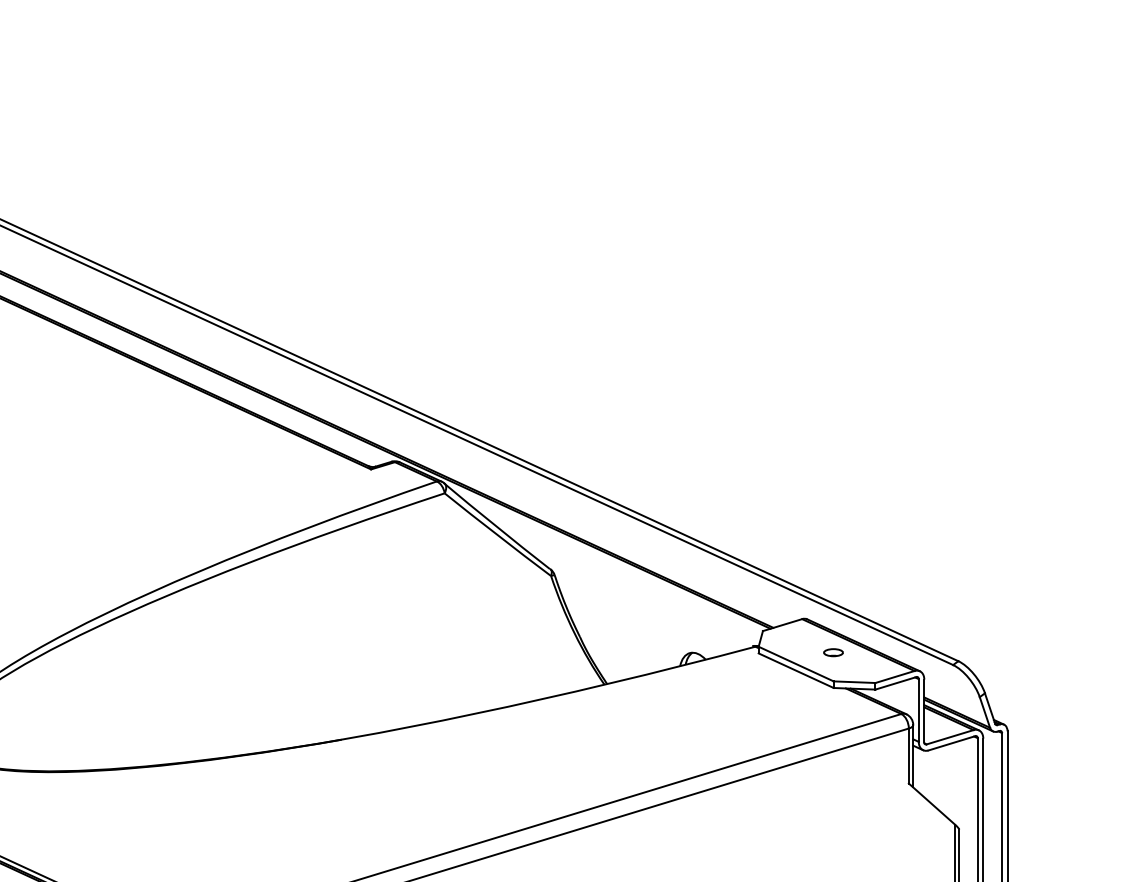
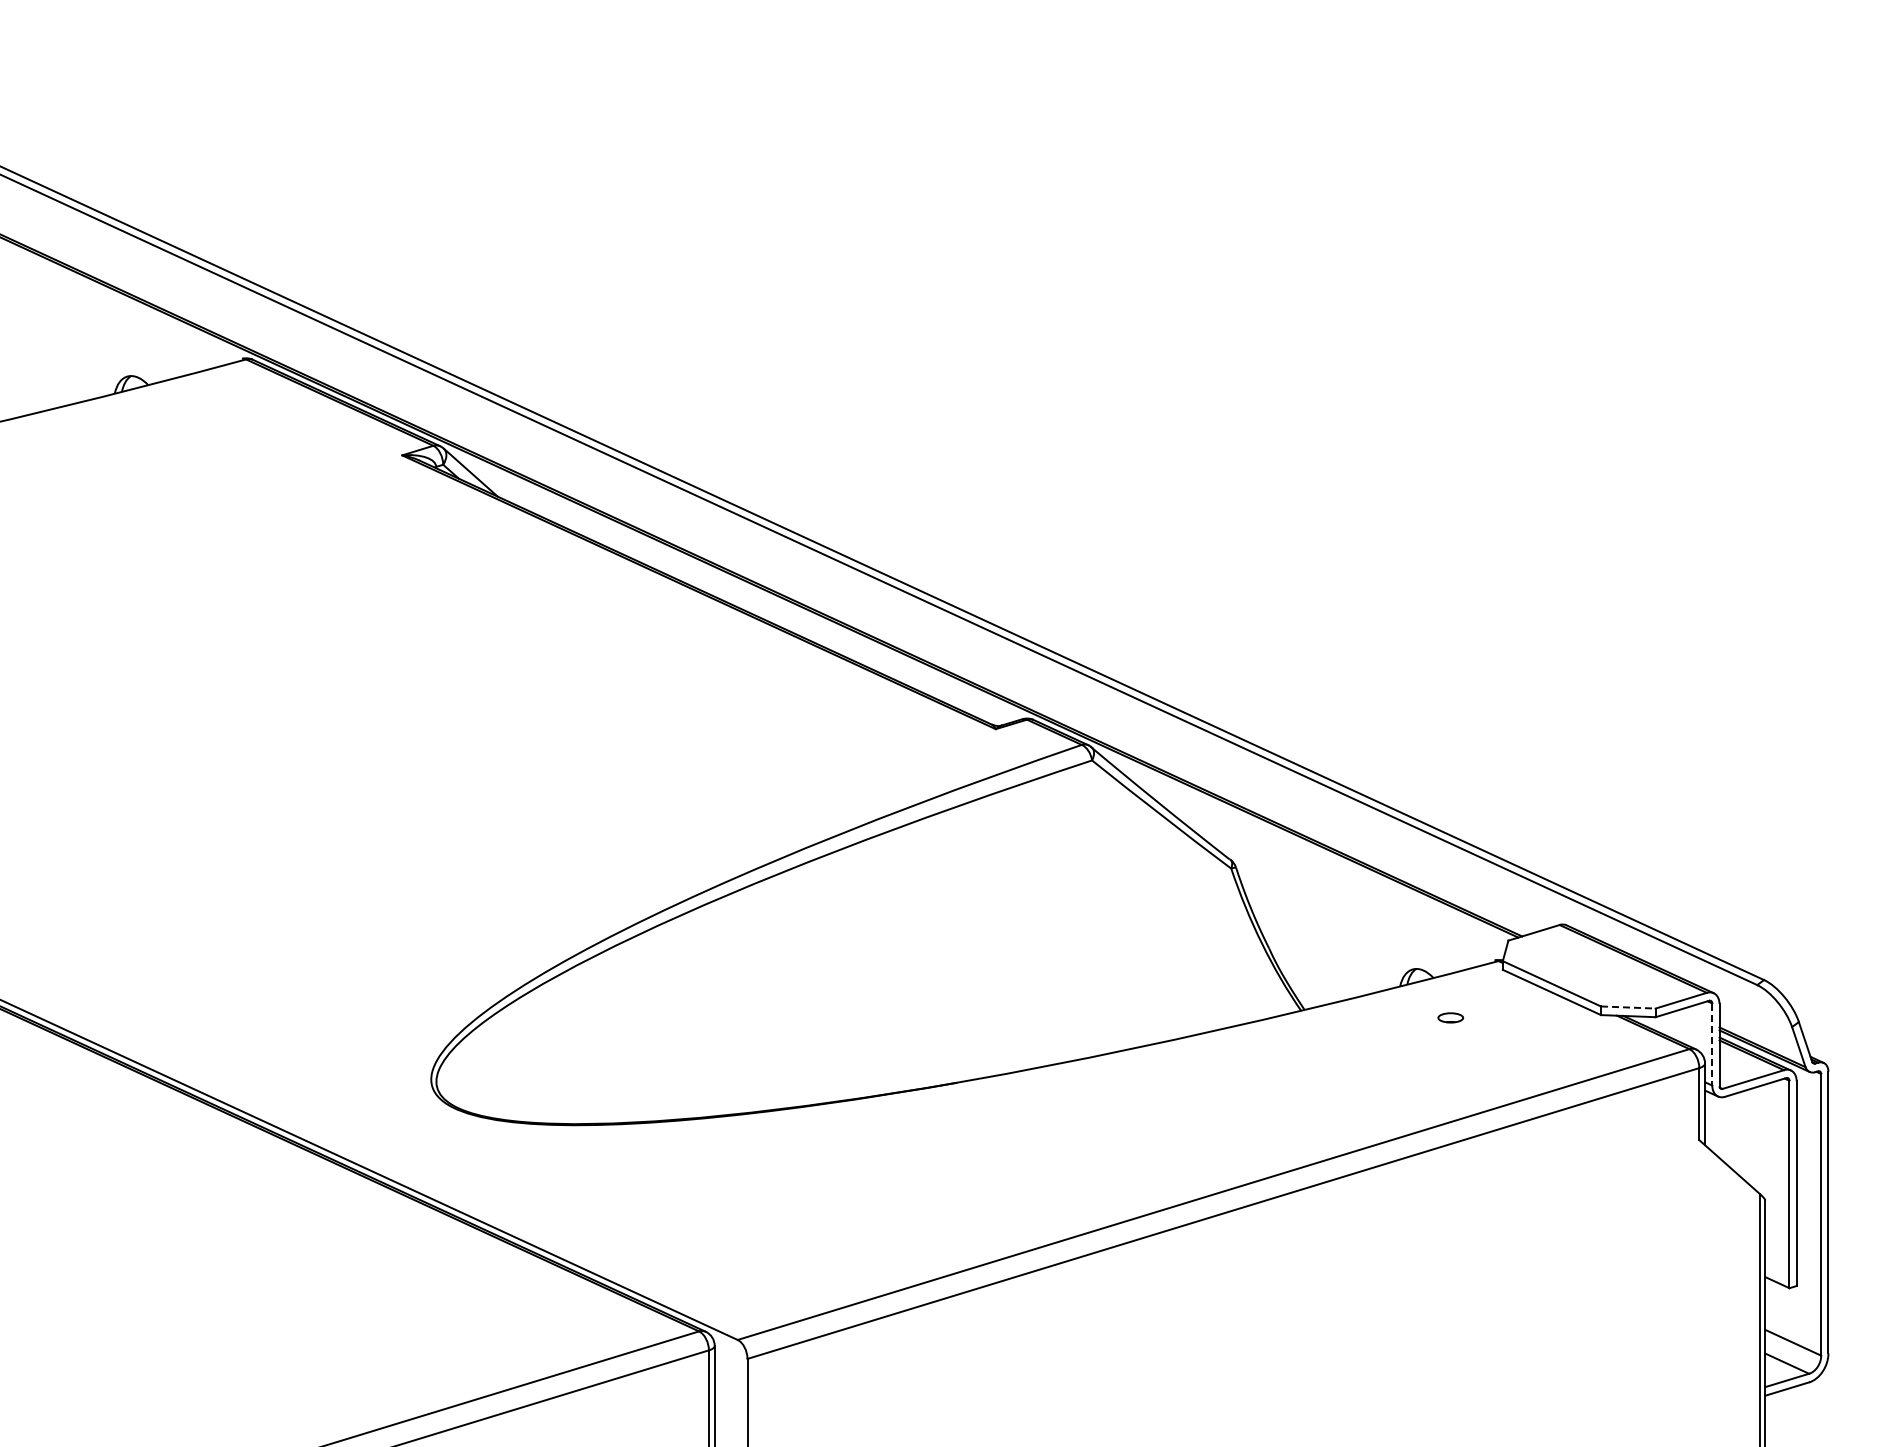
part: (833, 652) -> (1450, 1017), moved
line: (854, 682) -> (1628, 1007), solid -> dashed
line: (918, 711) -> (1712, 1045), solid -> dashed

